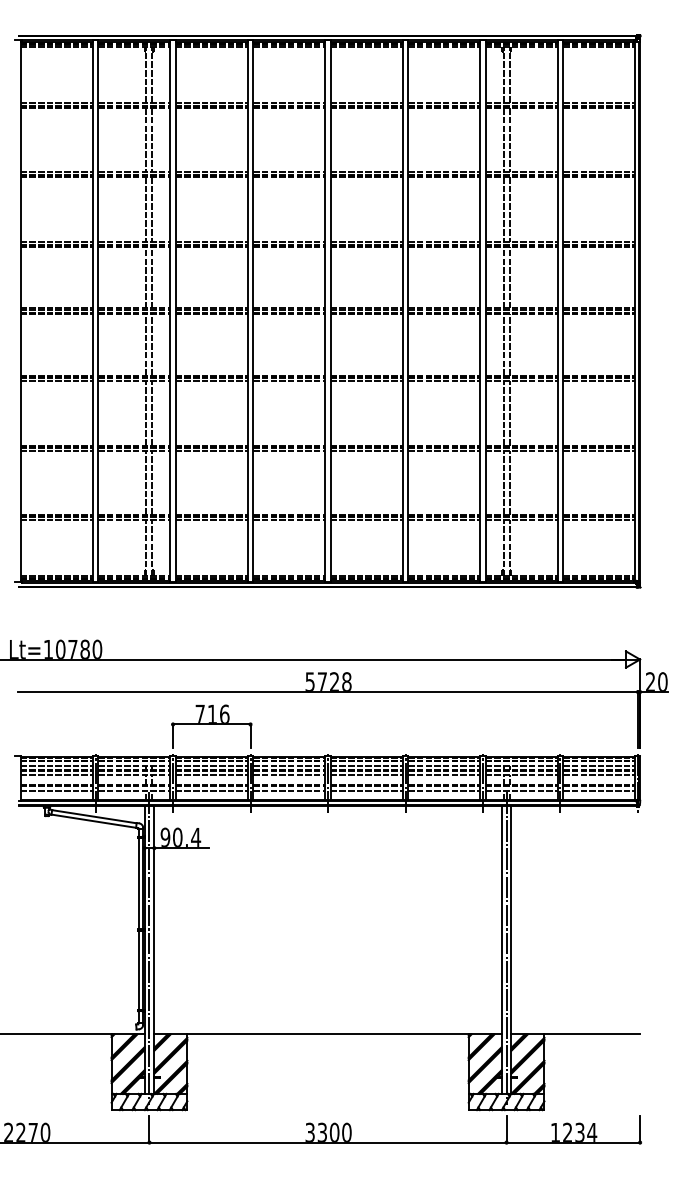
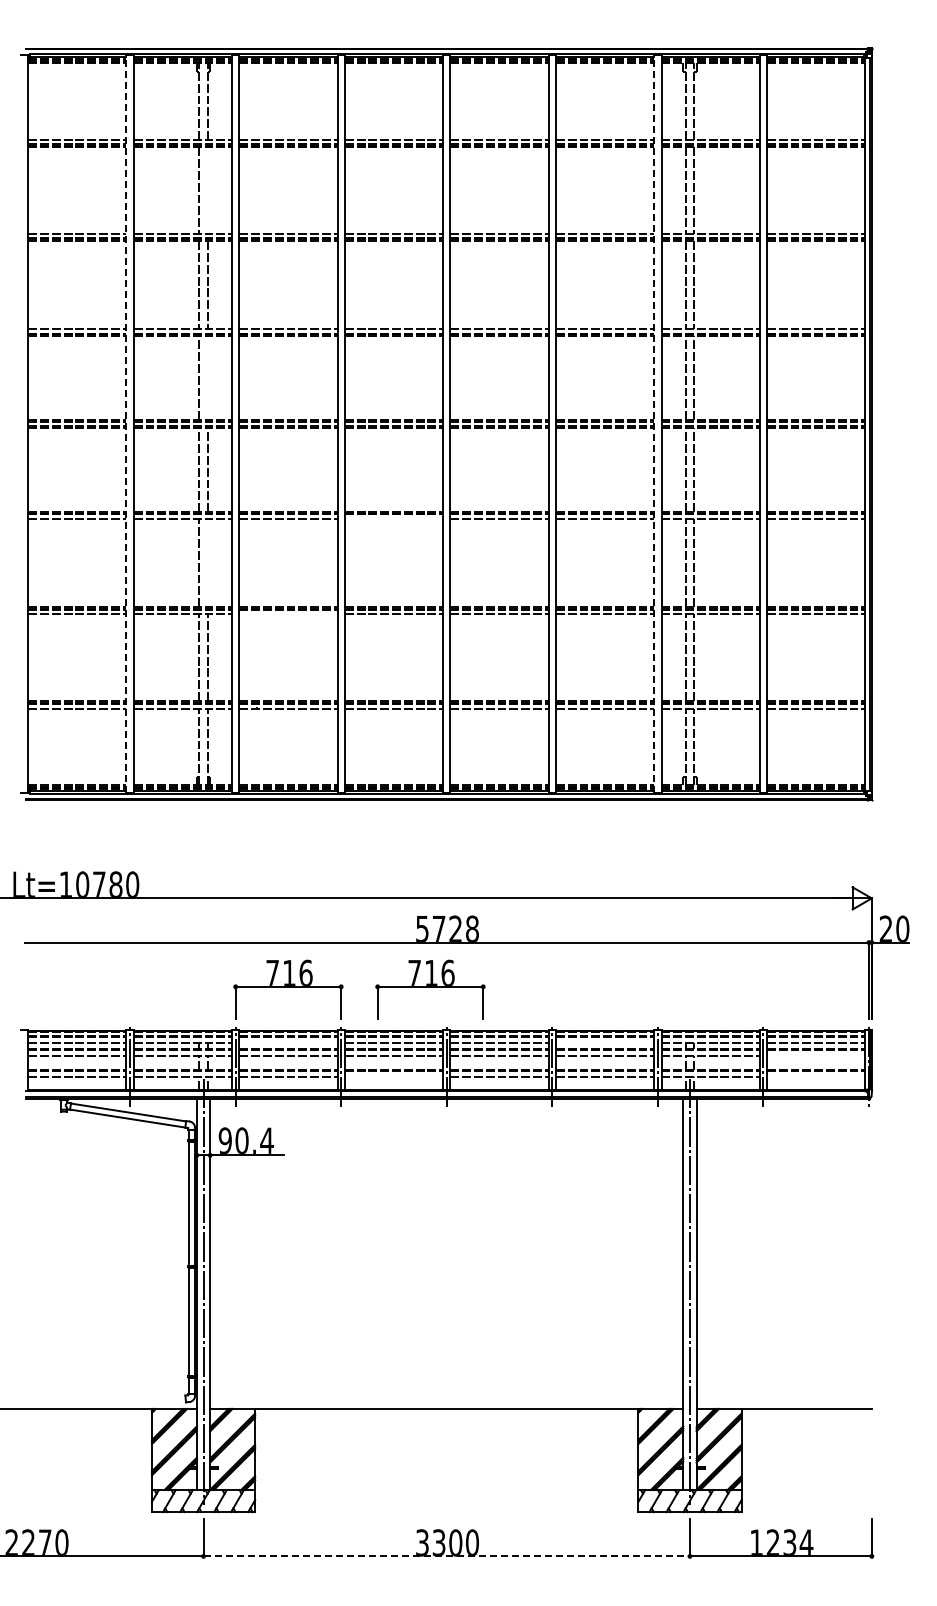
line: (152, 139) -> (207, 190), removed
line: (152, 277) -> (207, 377), removed
line: (92, 310) -> (126, 423), solid -> dashed
line: (480, 310) -> (654, 423), solid -> dashed
line: (288, 380) -> (393, 518), removed
line: (152, 412) -> (207, 562), removed
line: (211, 451) -> (288, 614), removed
part: (316, 726) -> (430, 989), added
line: (211, 766) -> (288, 1043), removed
line: (443, 766) -> (604, 1043), removed
line: (599, 775) -> (816, 1056), removed
line: (288, 791) -> (393, 1077), removed
line: (599, 791) -> (816, 1077), removed
line: (328, 1142) -> (447, 1556), solid -> dashed

